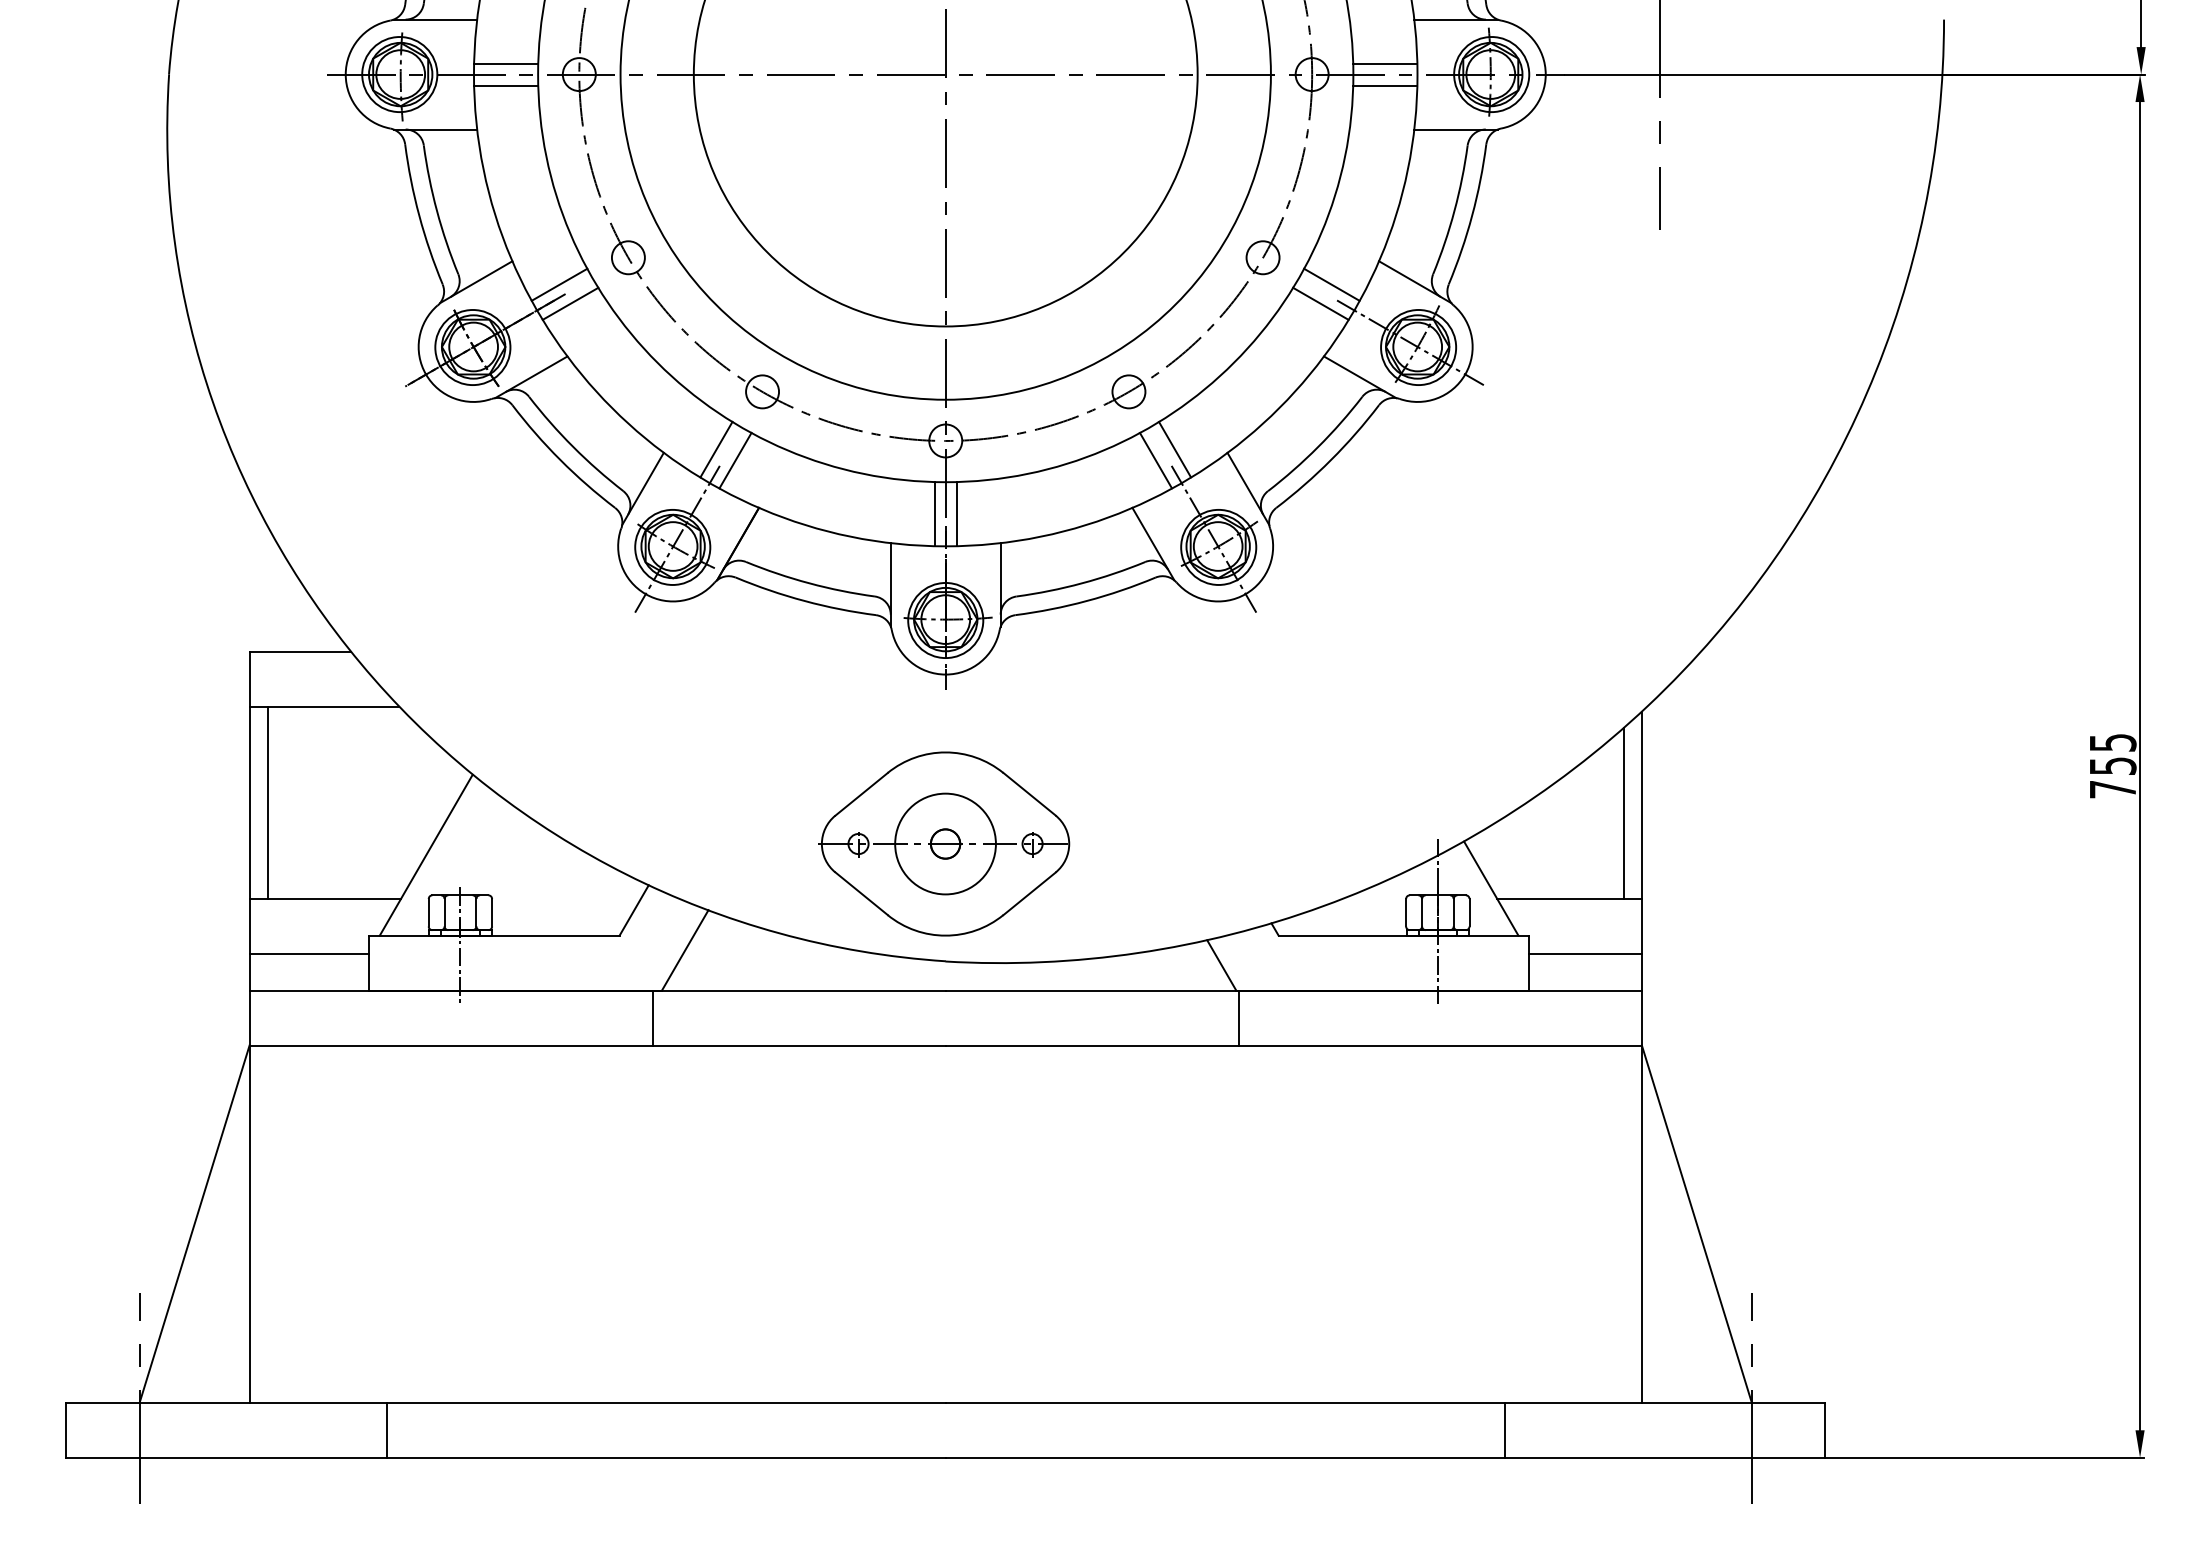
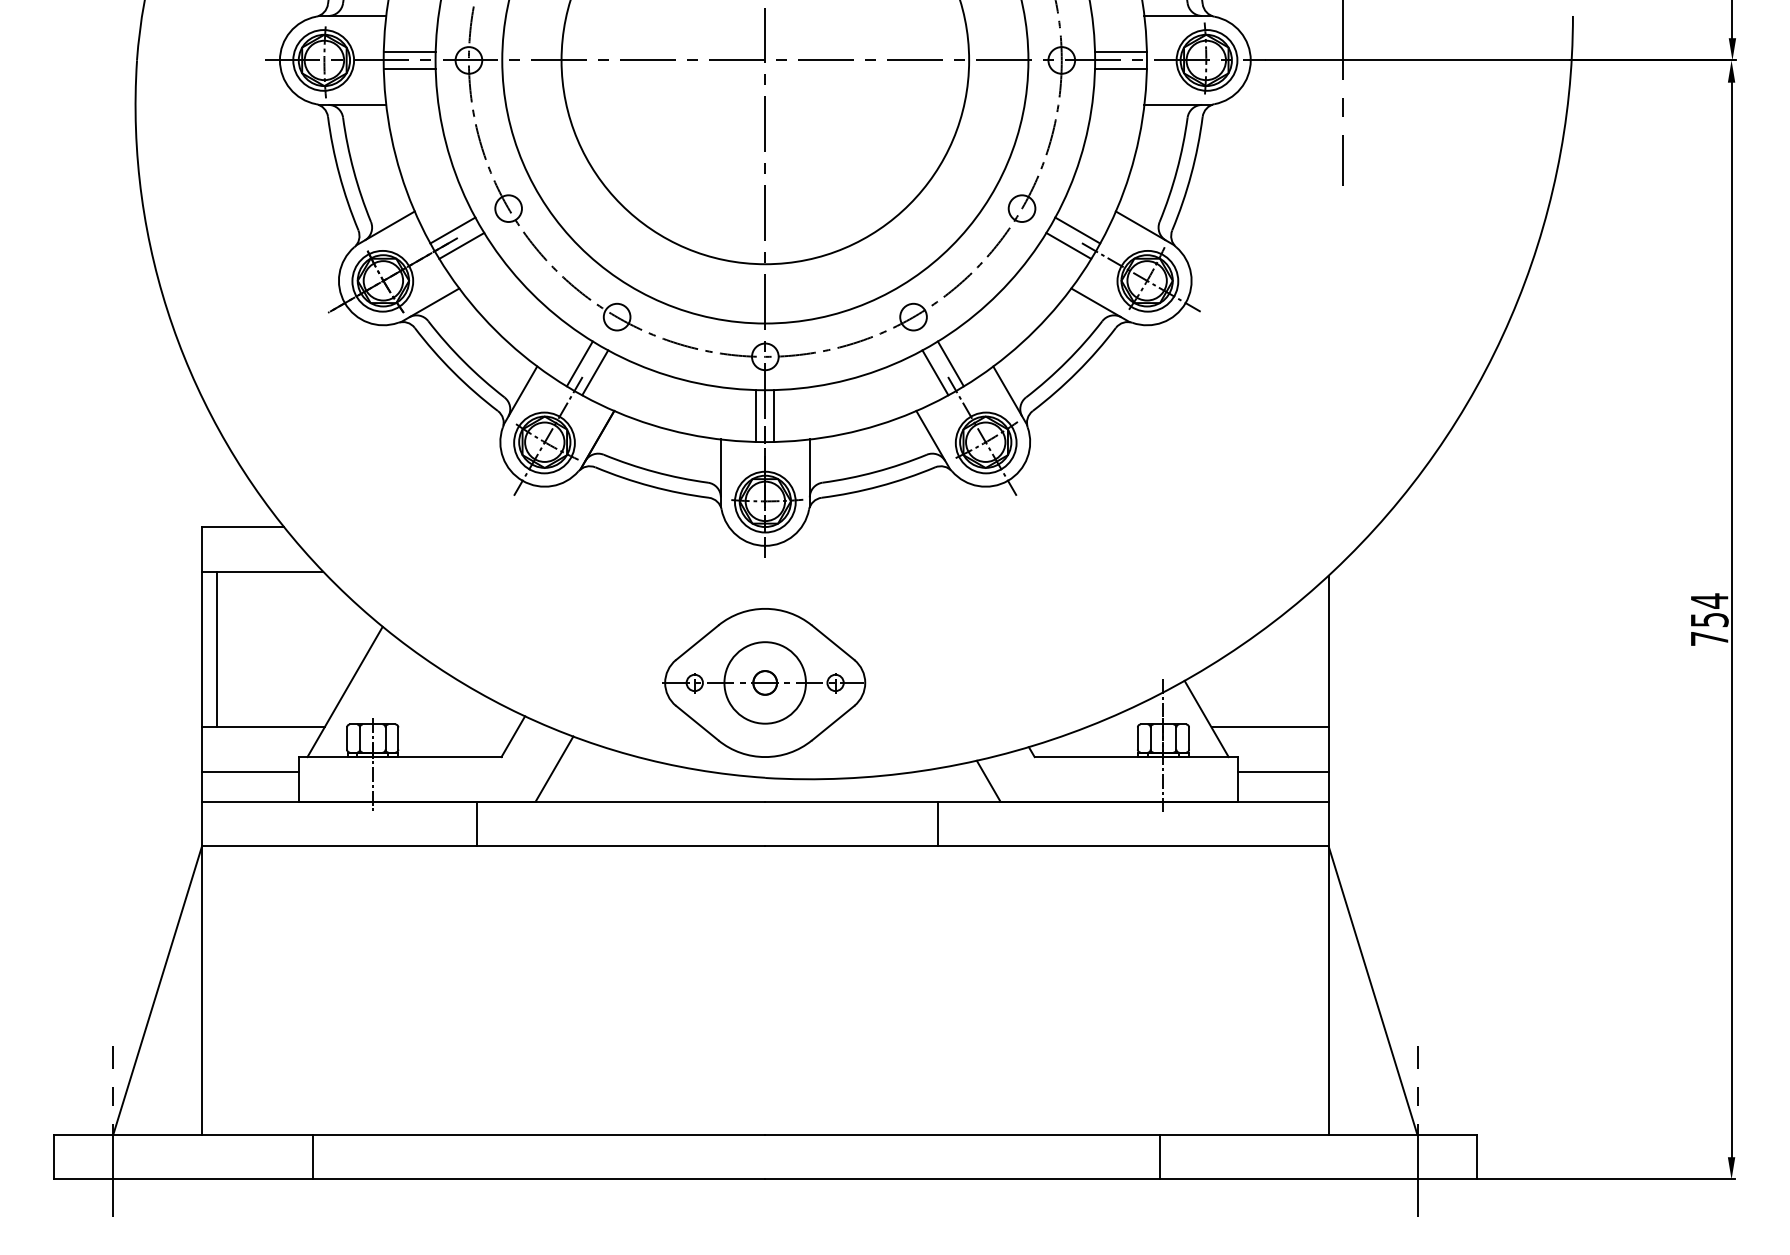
text: (2113, 742) -> (1710, 600), 755 -> 754
line: (1623, 813) -> (1313, 658), removed
line: (652, 1017) -> (477, 823), moved
line: (1238, 1017) -> (937, 823), moved
line: (1504, 1429) -> (1159, 1156), moved

